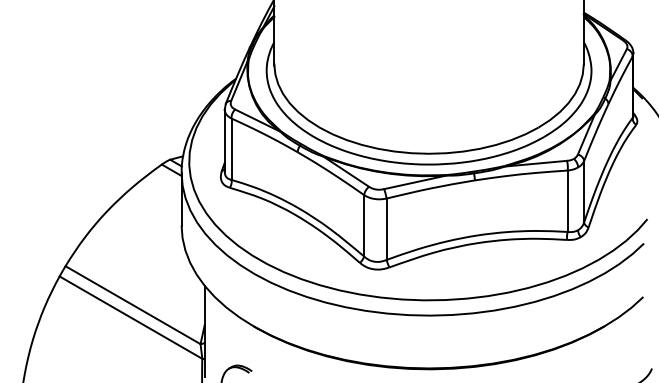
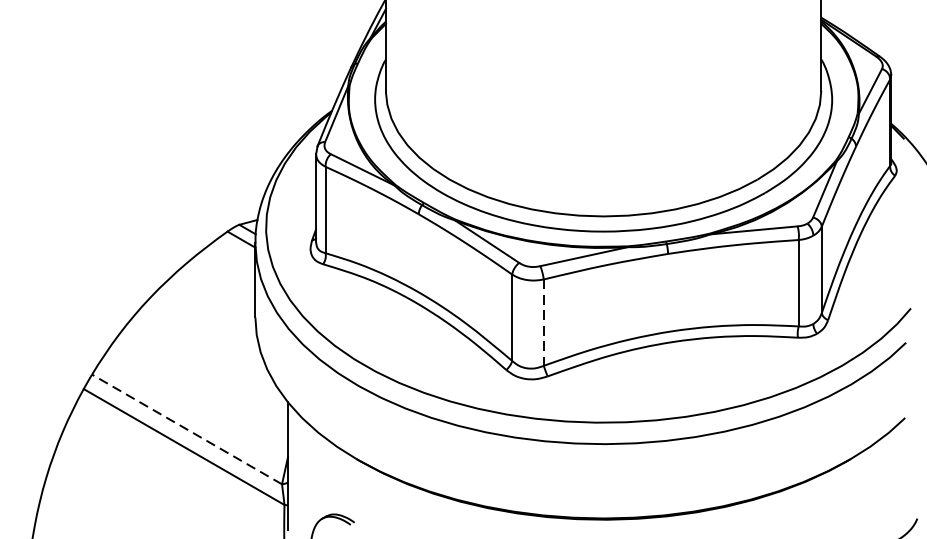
line: (386, 229) -> (543, 322), solid -> dashed
line: (133, 305) -> (187, 429), solid -> dashed

